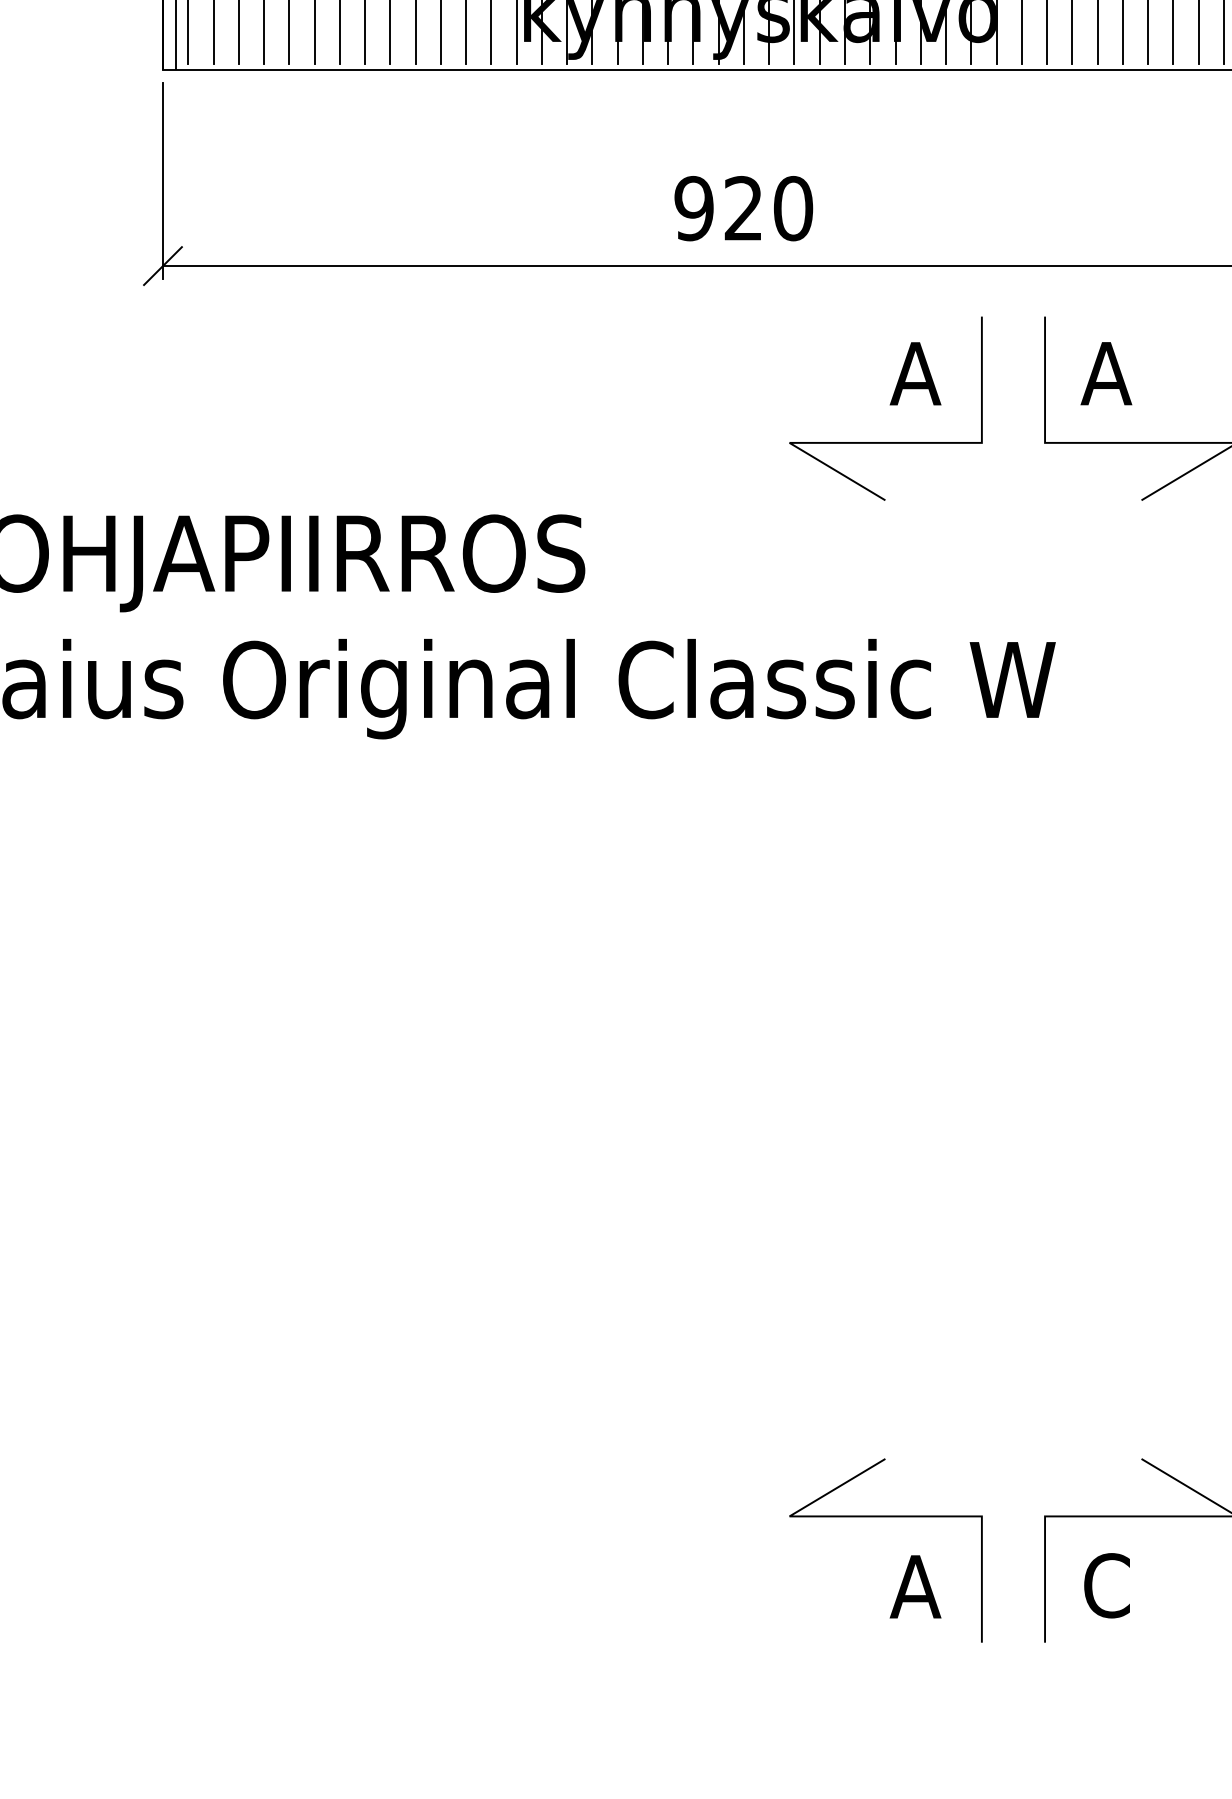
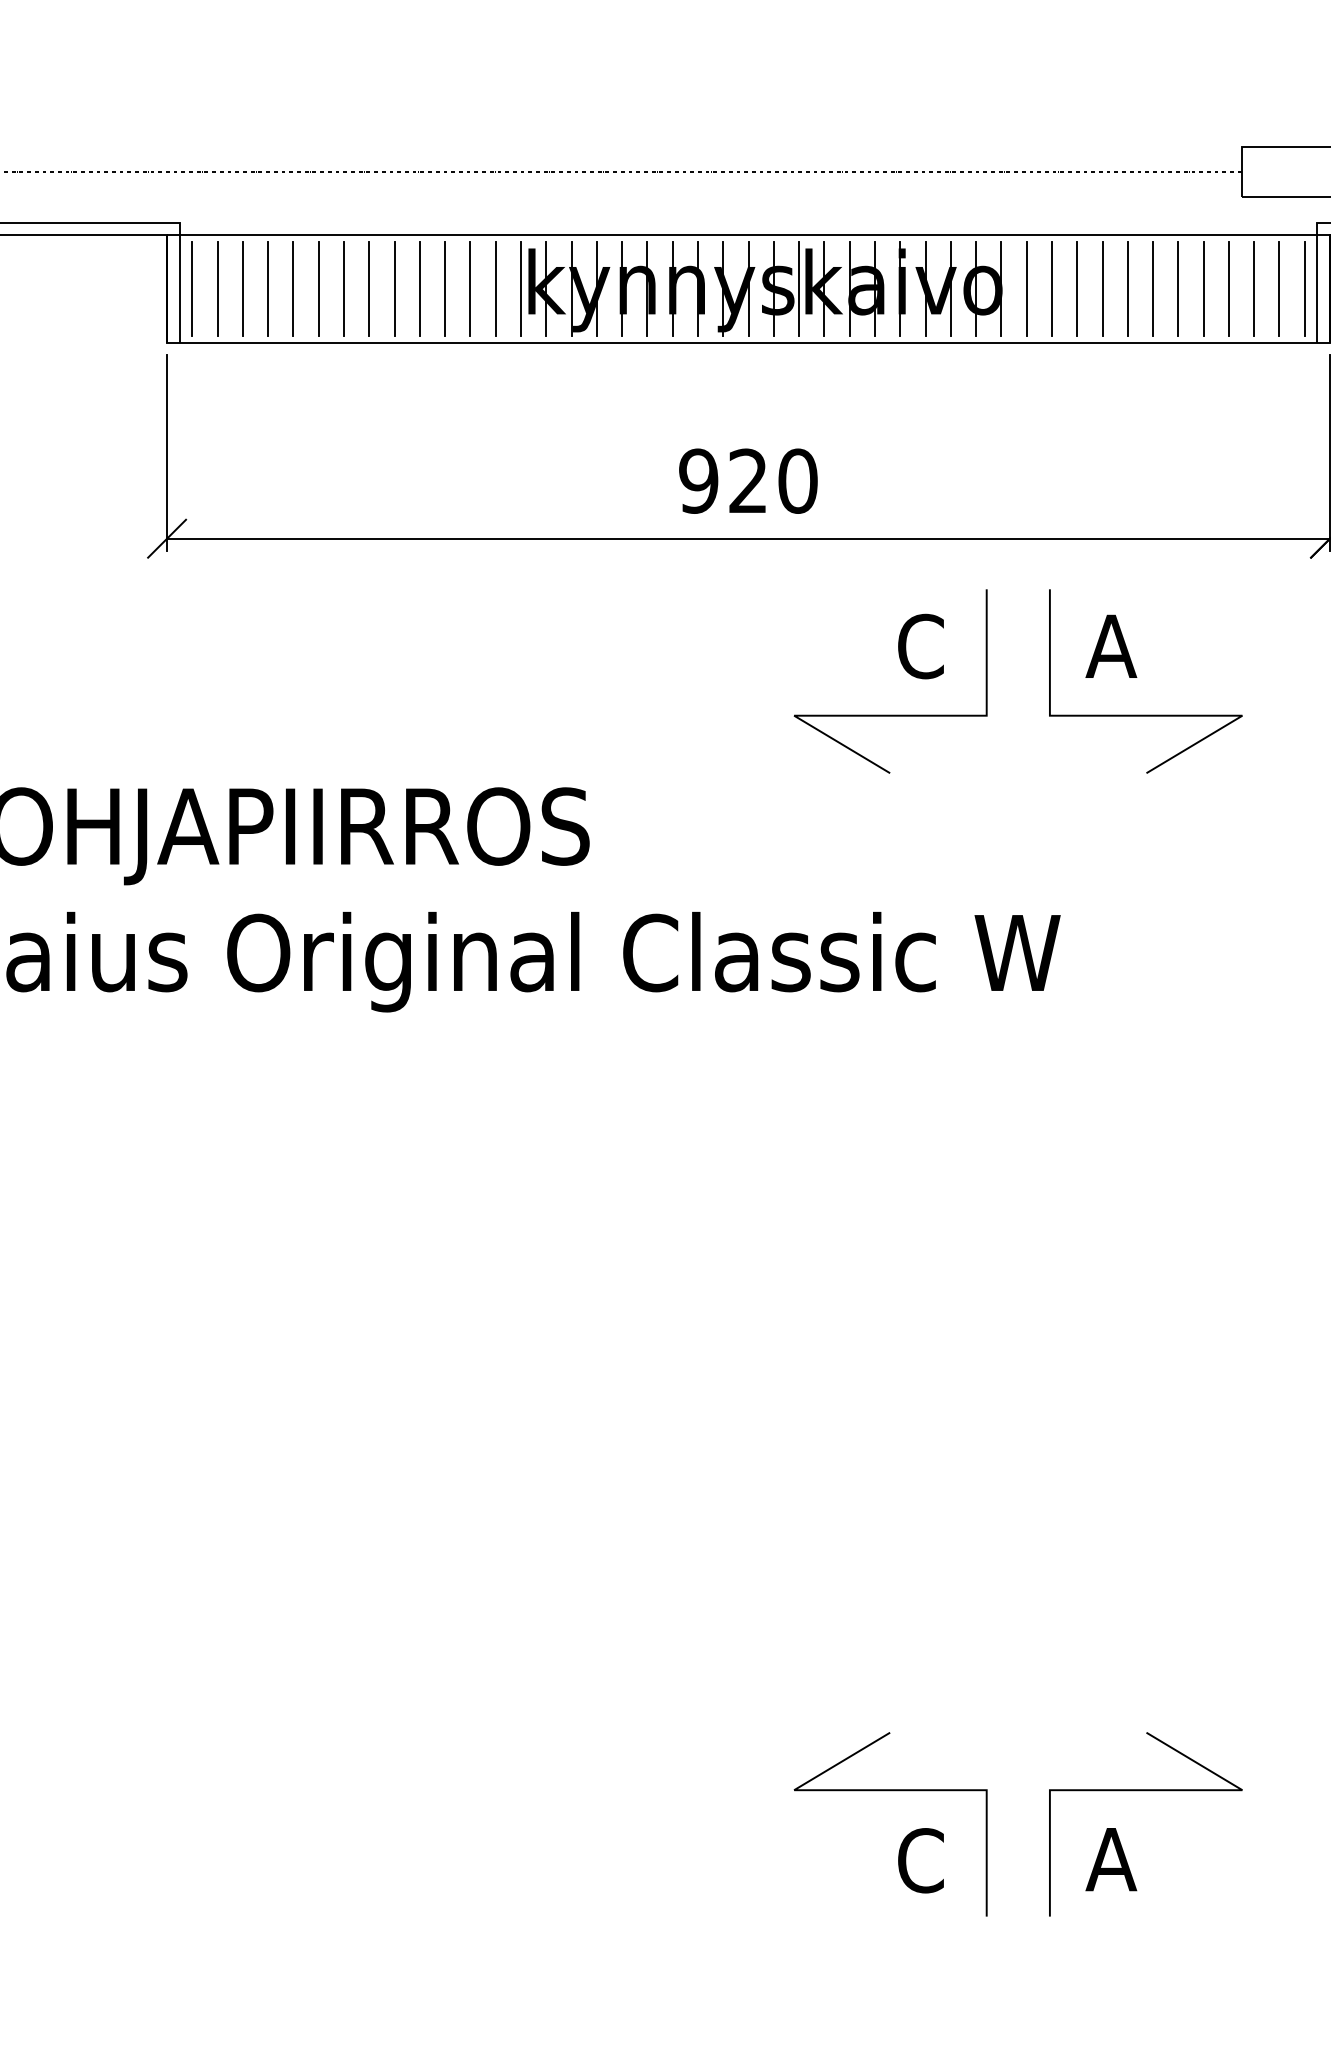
text: (915, 373) -> (920, 646), A -> C
text: (1106, 1585) -> (1111, 1859), C -> A
text: (915, 1586) -> (920, 1860), A -> C

